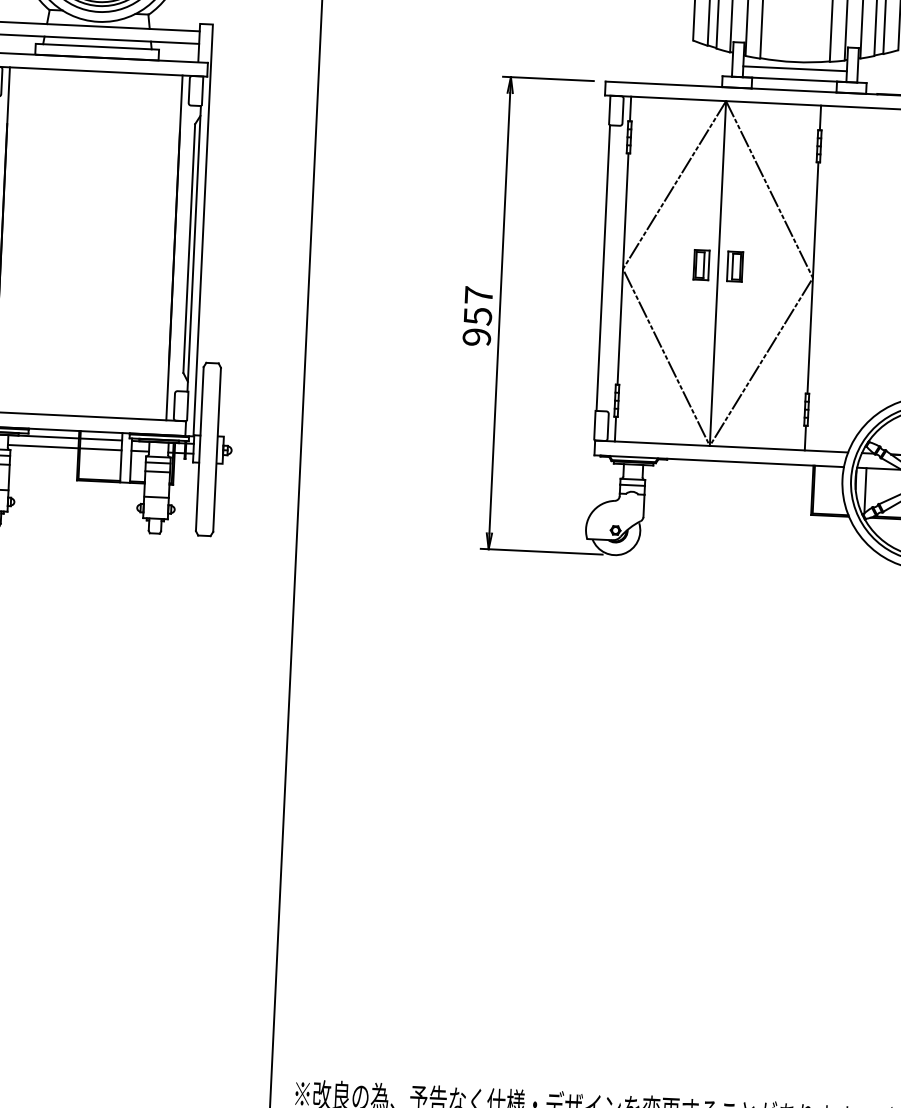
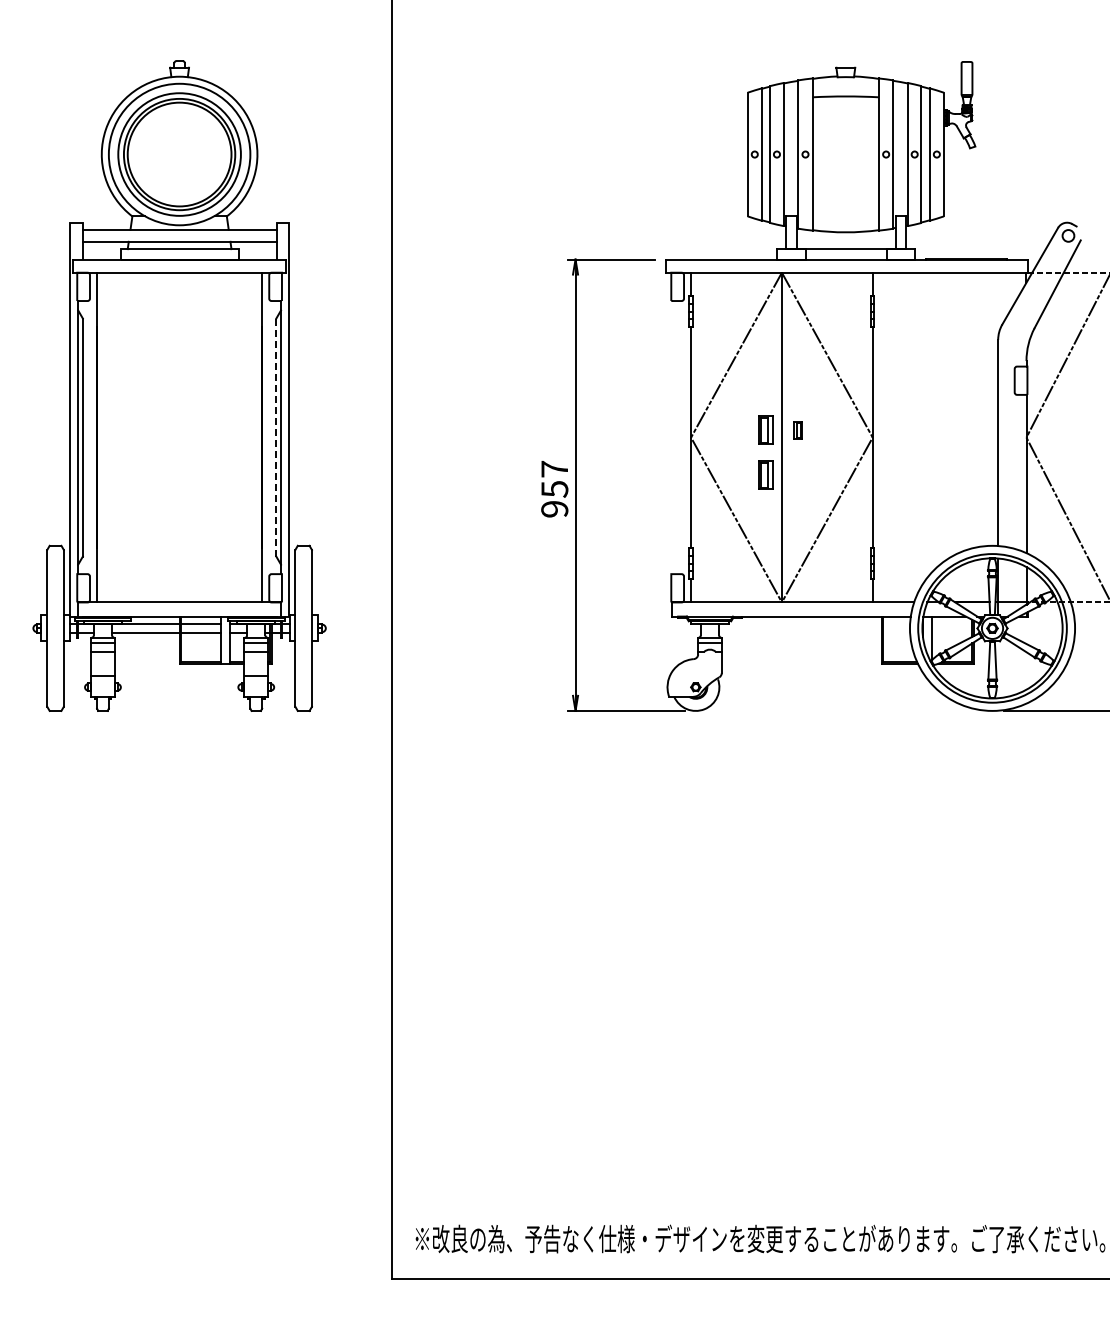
line: (794, 68) -> (845, 238), removed
line: (189, 248) -> (276, 437), solid -> dashed
part: (734, 265) -> (797, 429), size x0.6
line: (603, 268) -> (672, 437), removed
part: (698, 311) -> (765, 474), added

